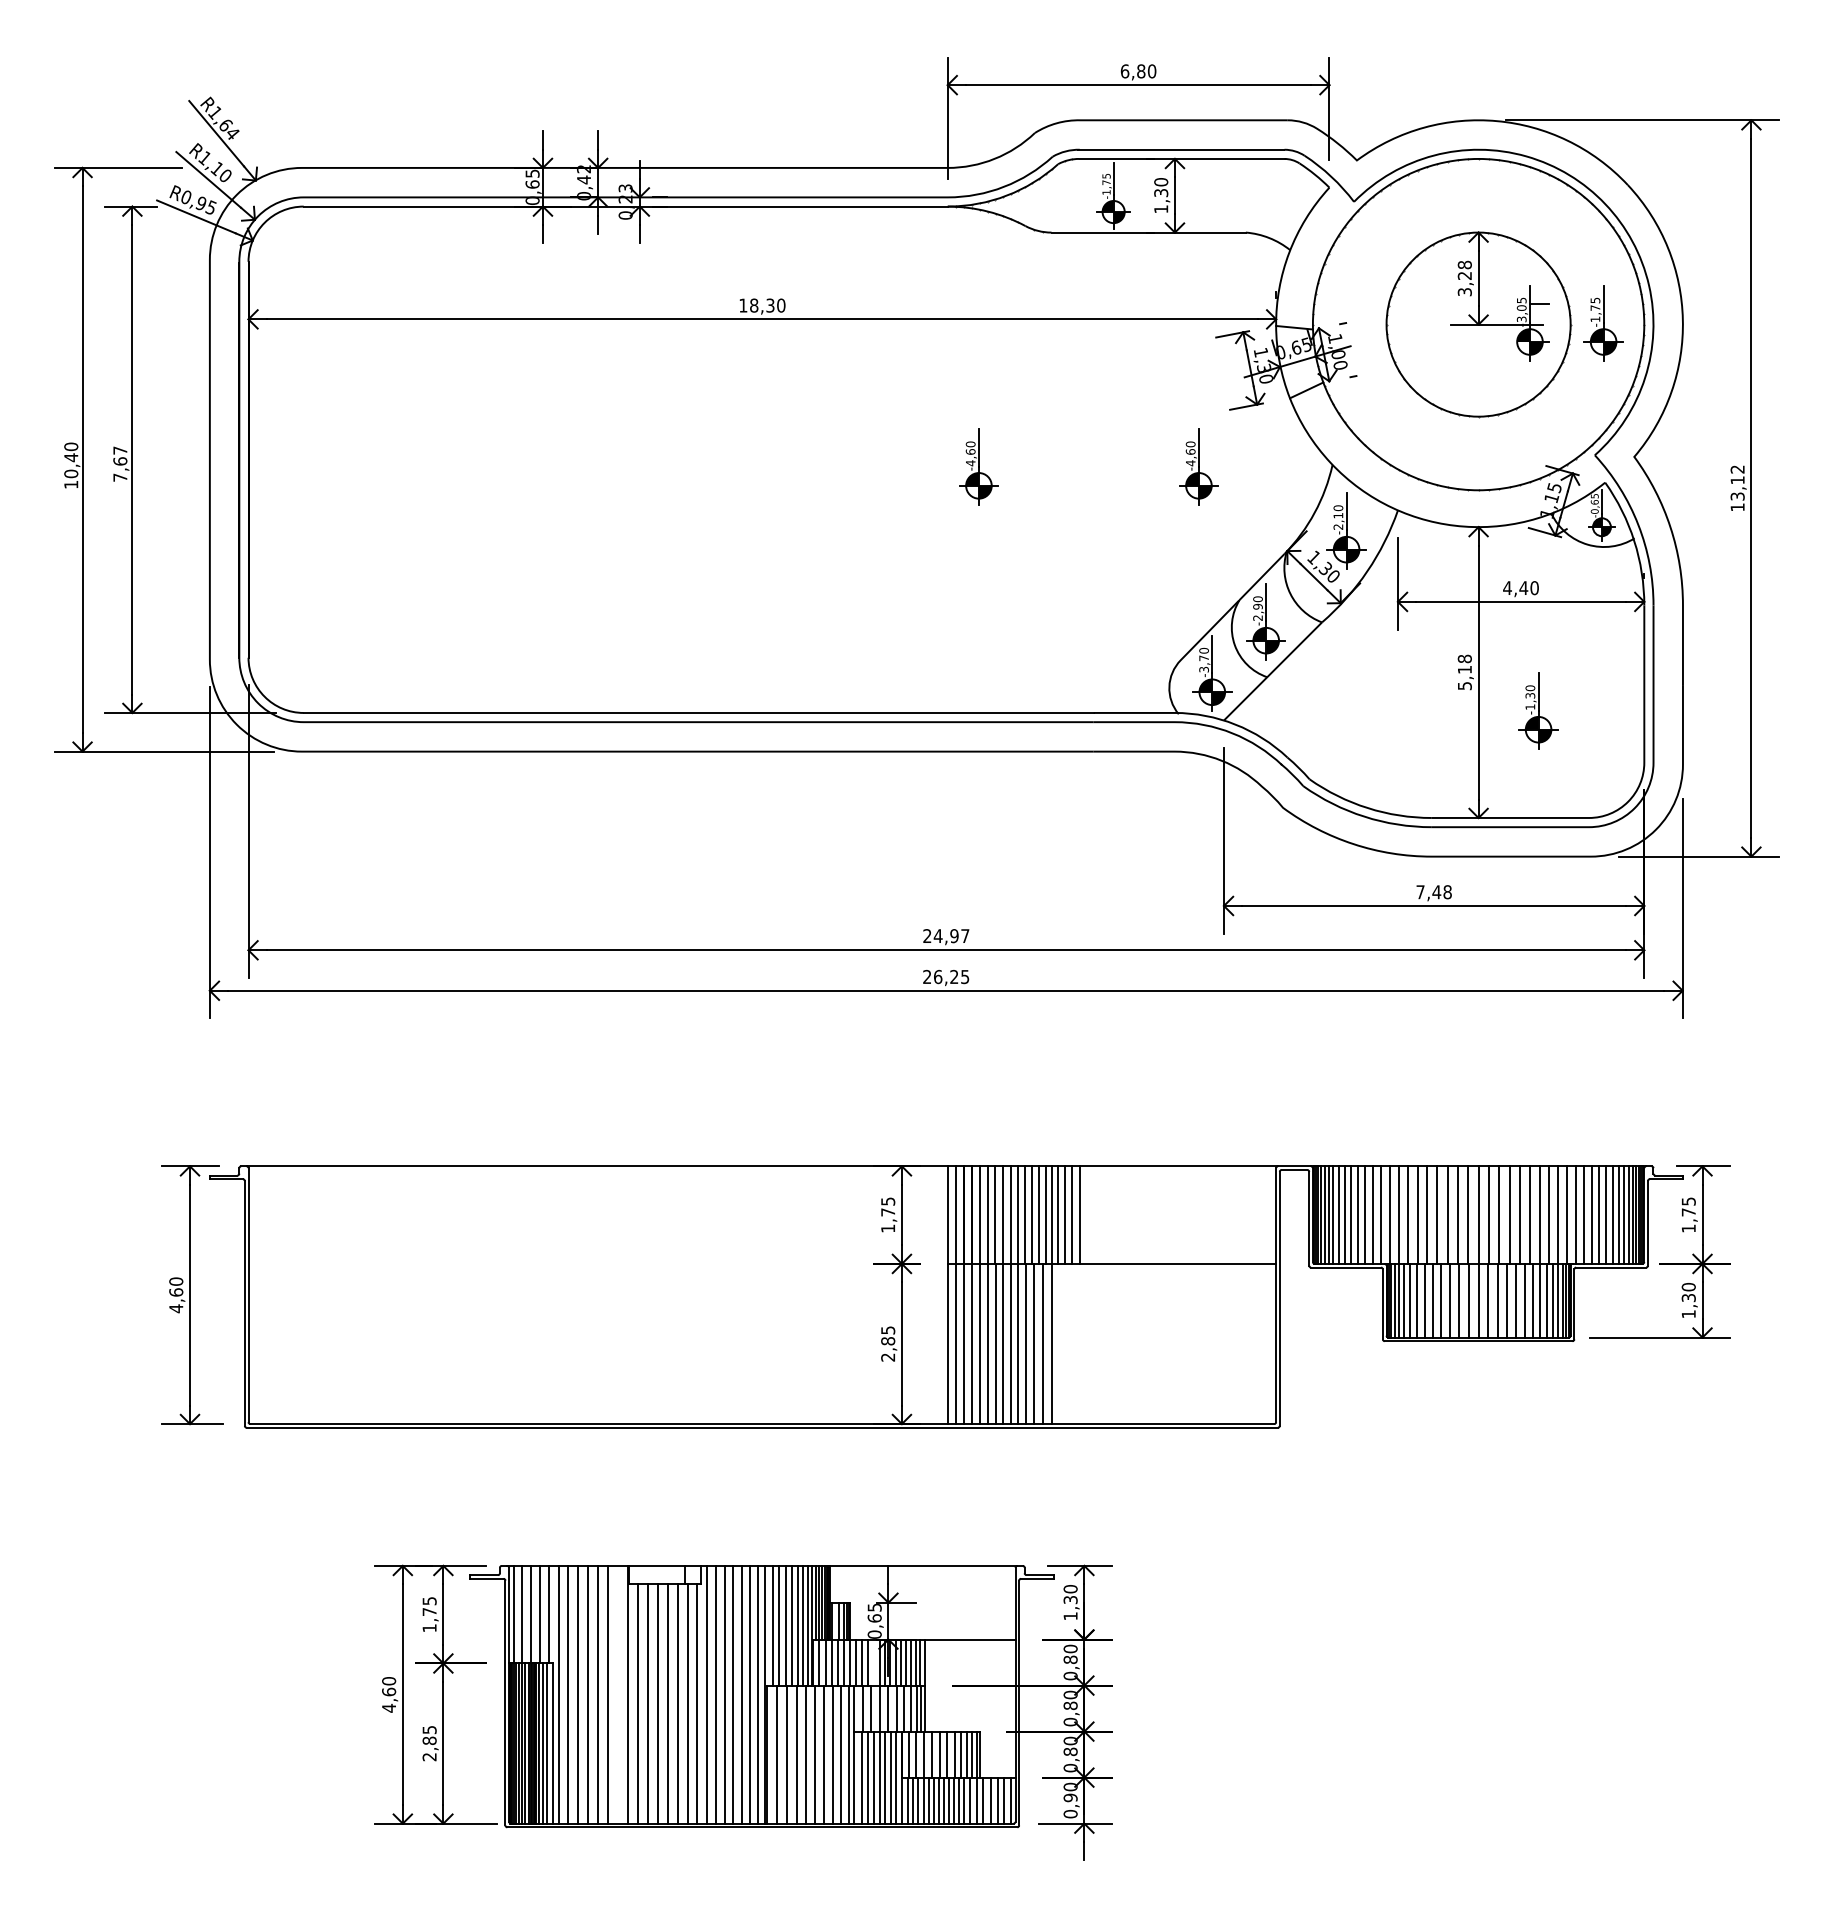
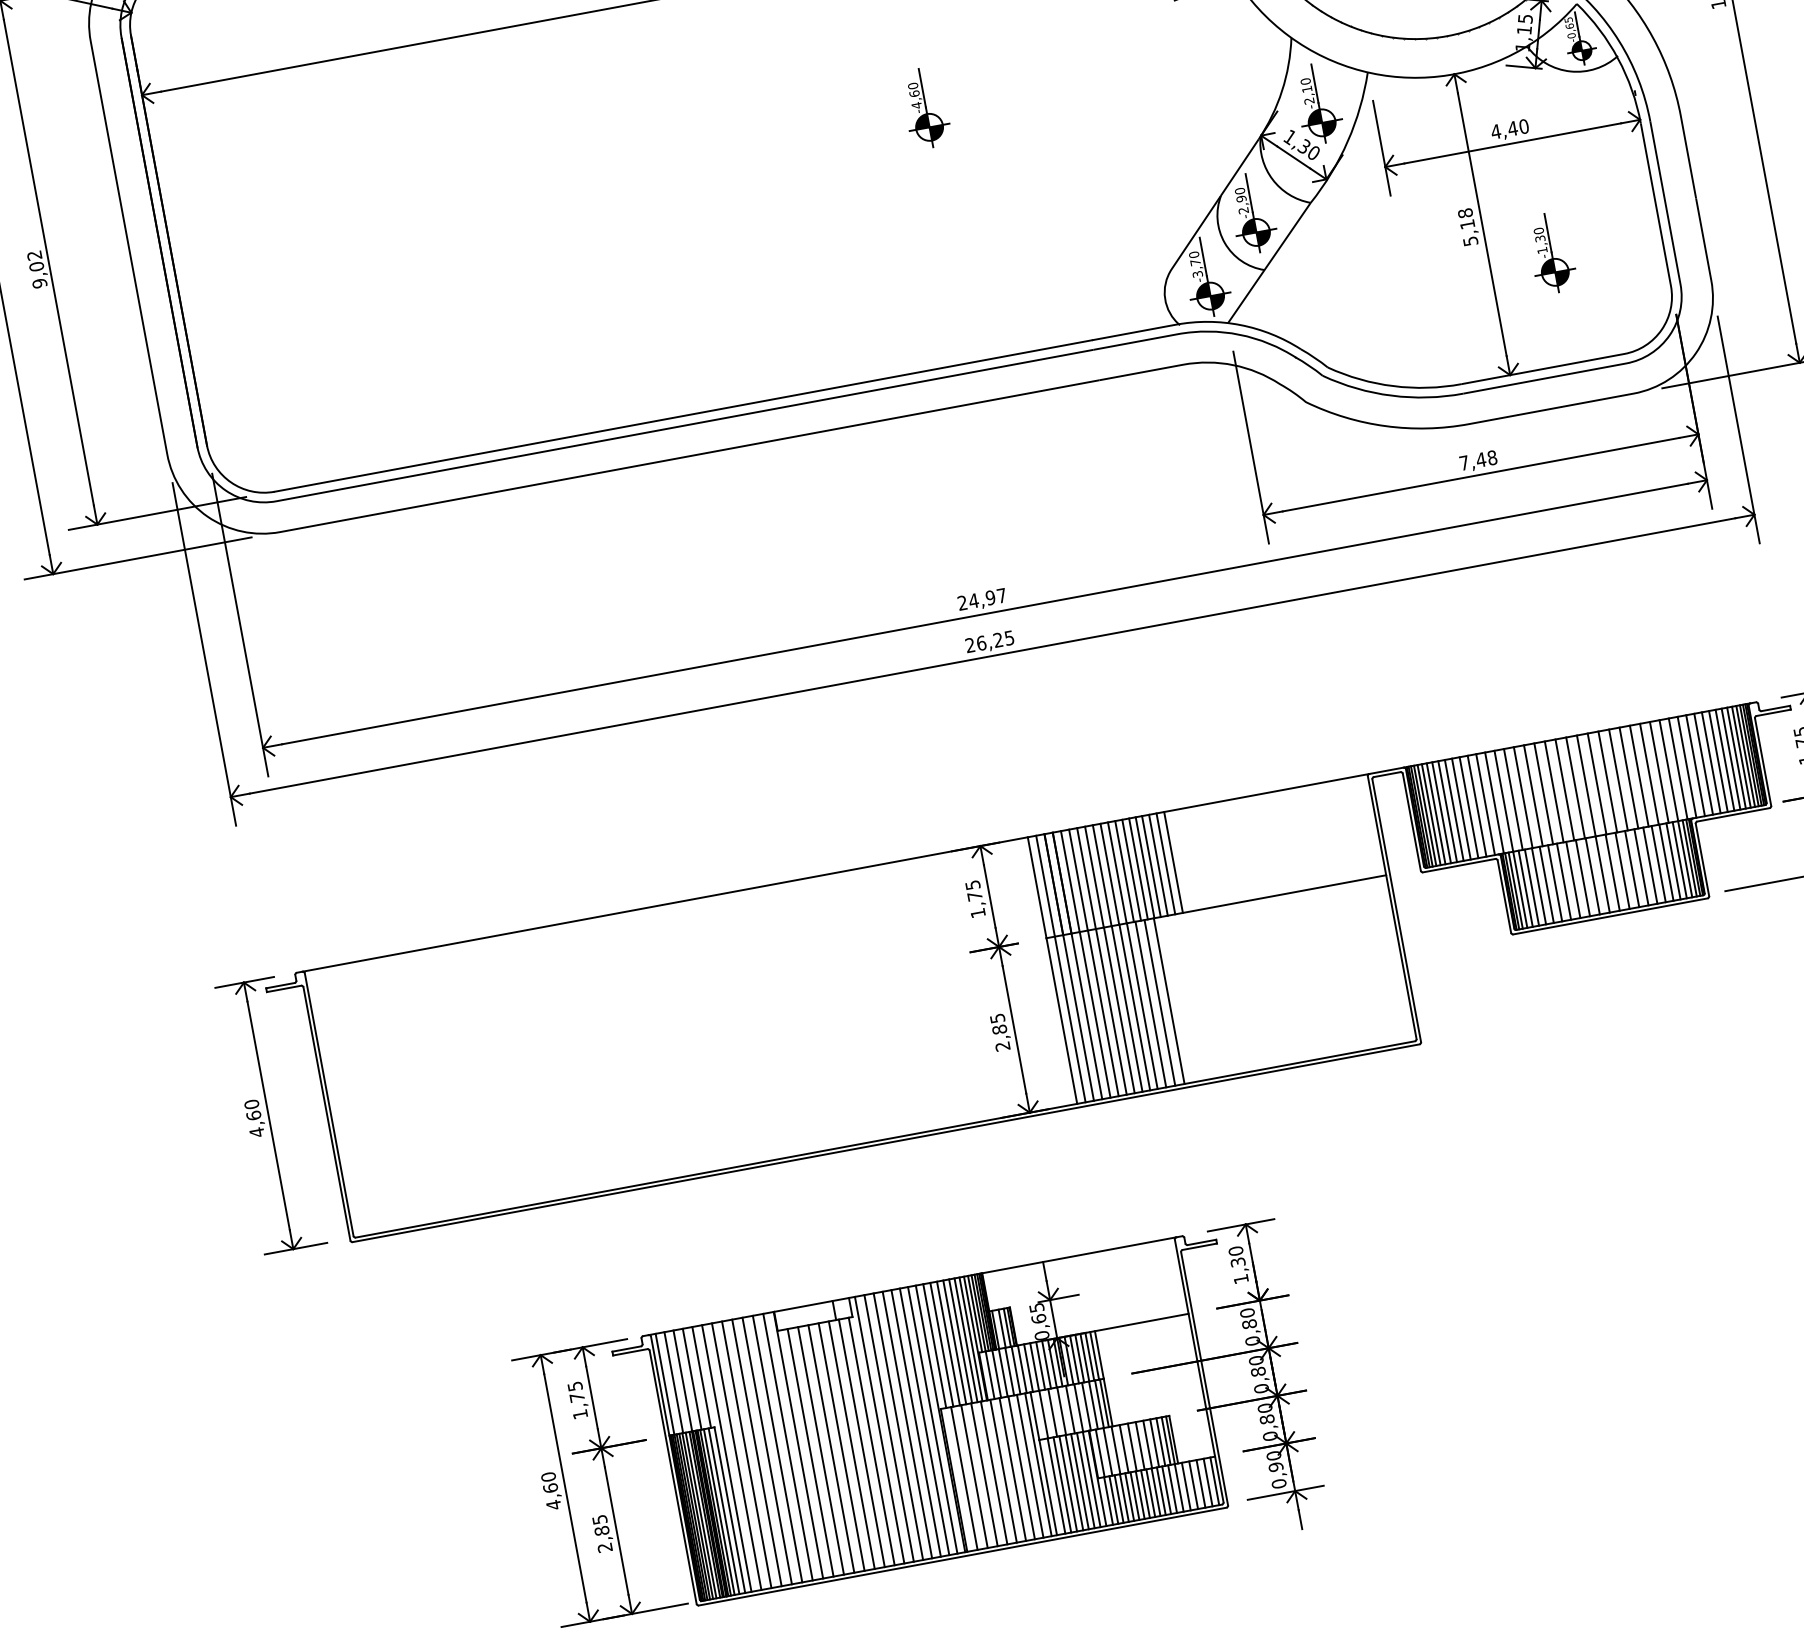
text: (120, 463) -> (37, 268), 7,67 -> 9,02
part: (1198, 466) -> (1153, 65), removed
line: (873, 1662) -> (1046, 1364), added
line: (617, 1694) -> (787, 1446), added

